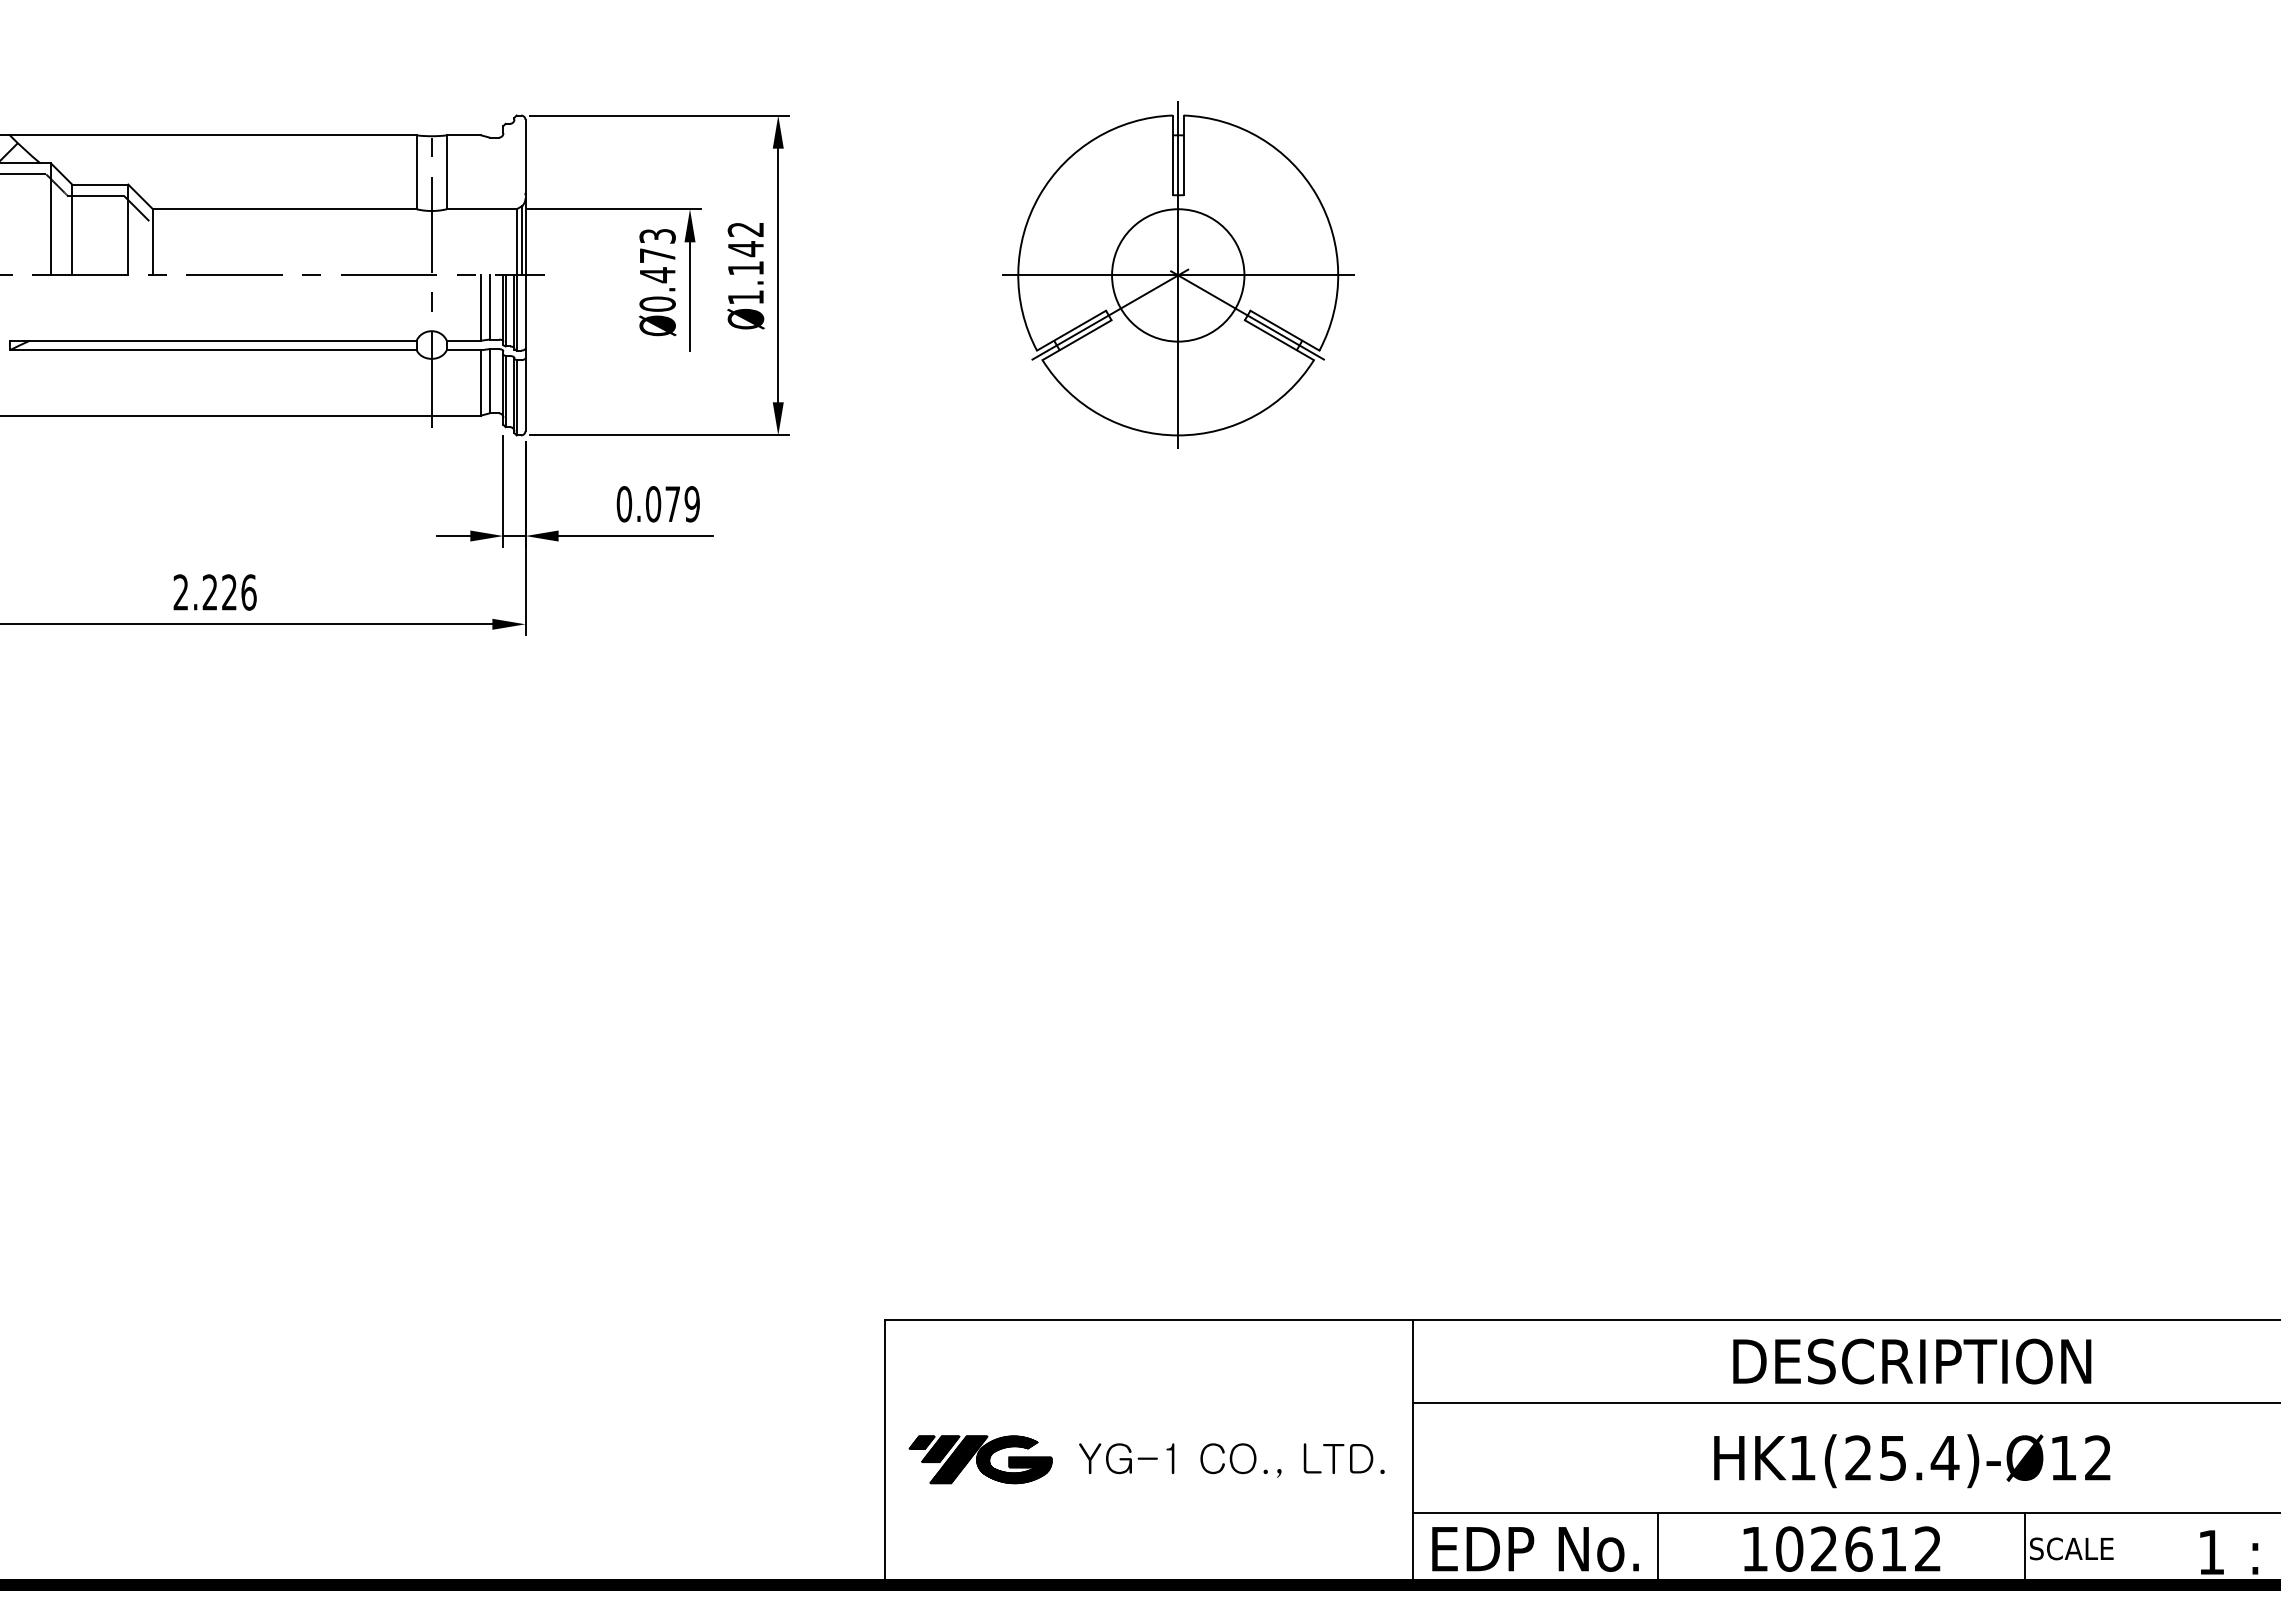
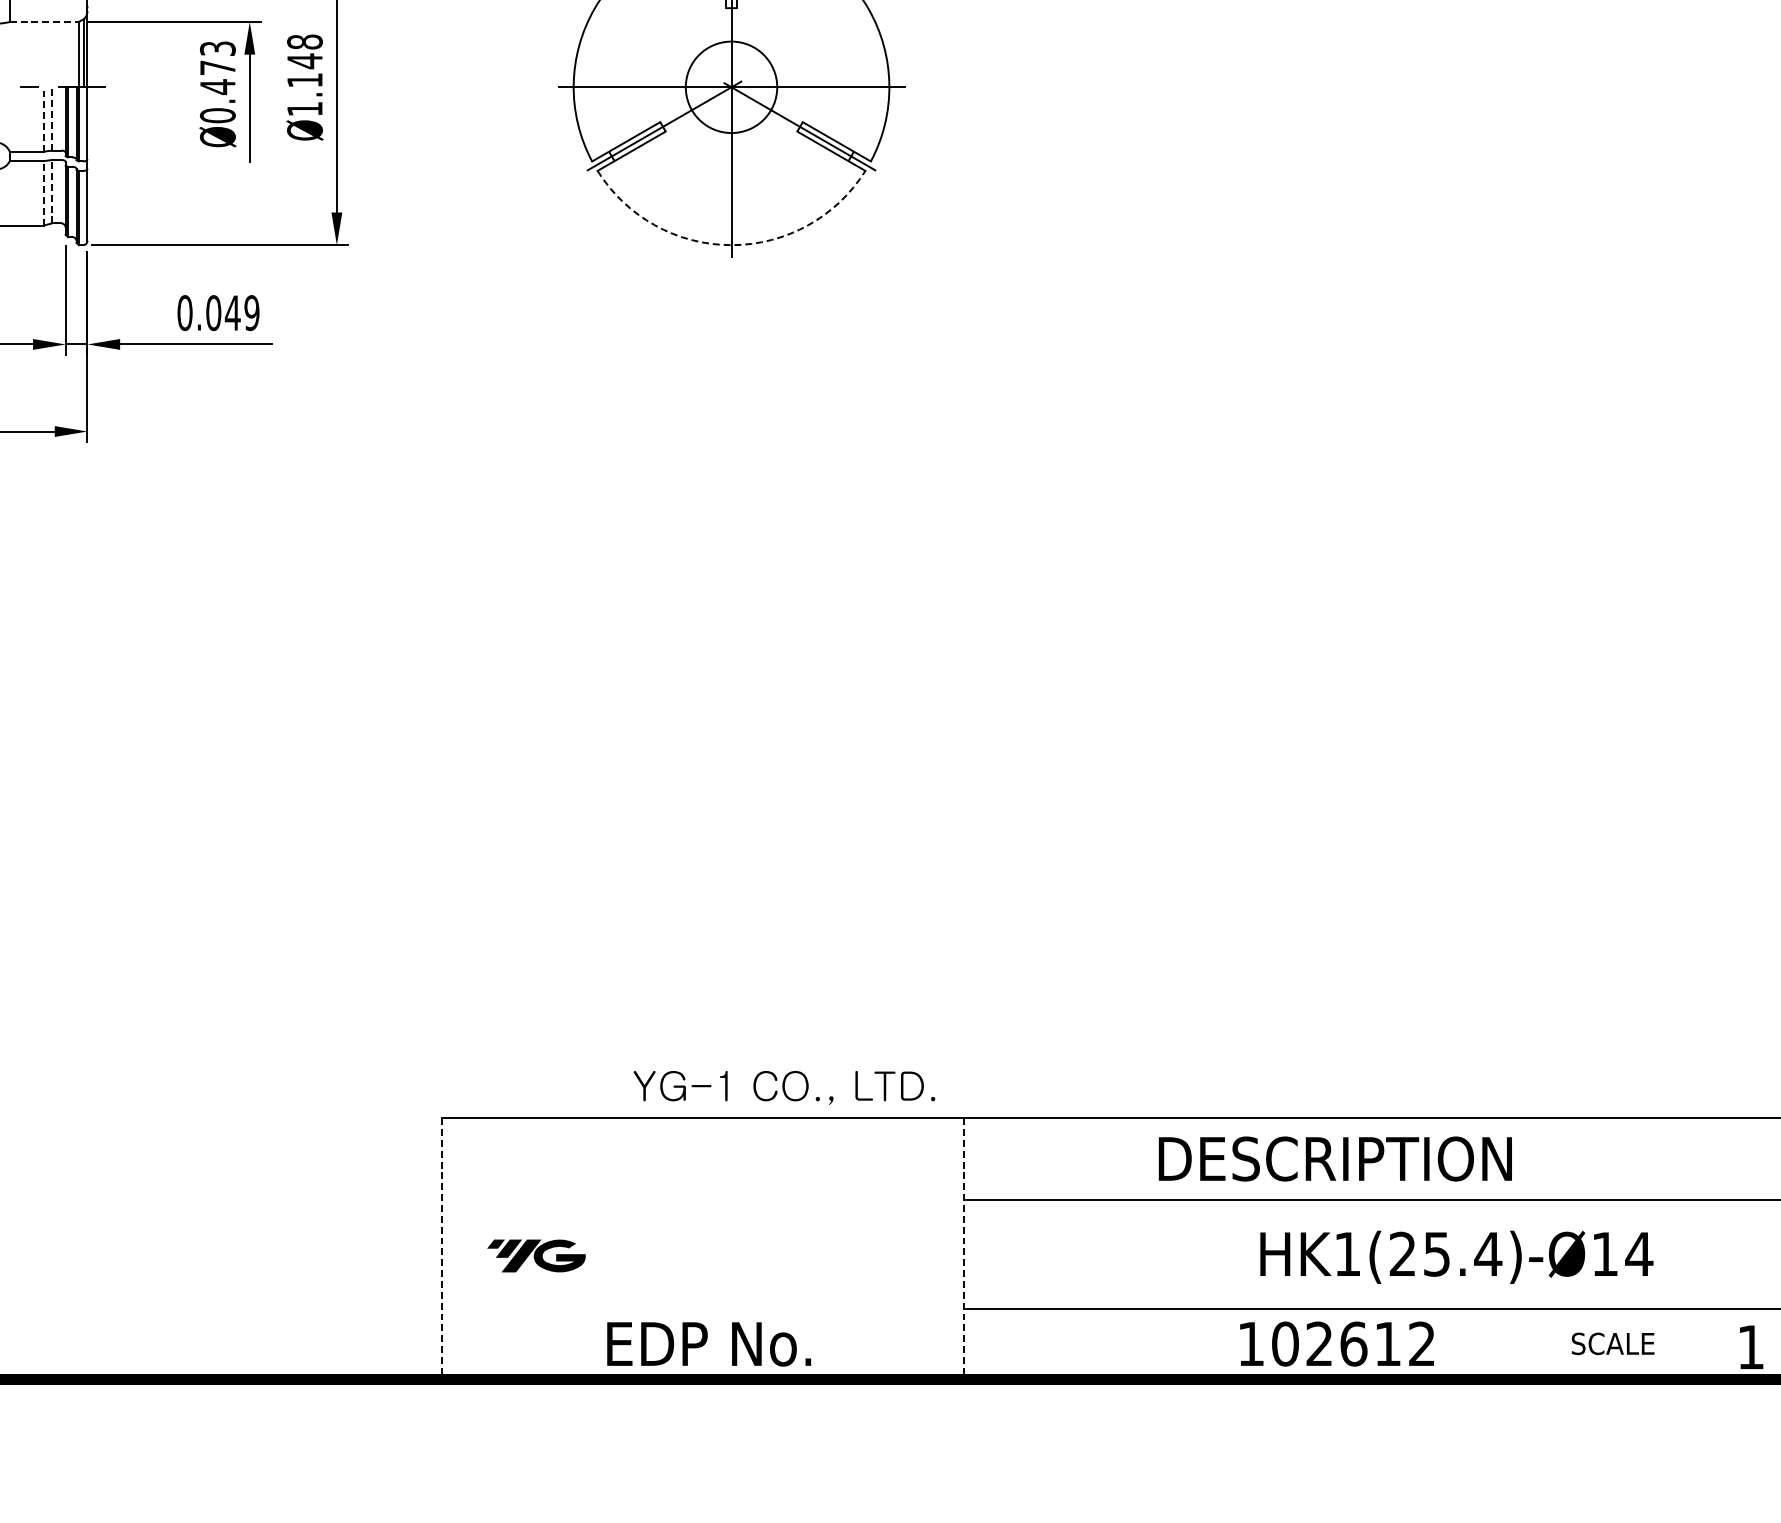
line: (481, 209) -> (44, 22), solid -> dashed
text: (745, 229) -> (304, 41), Ø1.142 -> Ø1.148
circle: (1178, 275) -> (731, 87), size x0.7
line: (489, 307) -> (51, 118), solid -> dashed
line: (481, 308) -> (44, 119), solid -> dashed
line: (489, 380) -> (51, 190), solid -> dashed
line: (481, 382) -> (44, 192), solid -> dashed
arc: (1178, 435) -> (731, 245), solid -> dashed
text: (672, 503) -> (232, 312), 0.079 -> 0.049
text: (1912, 1361) -> (1335, 1158), moved
line: (884, 1453) -> (441, 1249), solid -> dashed
line: (1413, 1453) -> (963, 1249), solid -> dashed
text: (2097, 1457) -> (1638, 1253), HK1(25.4)-Ø12 -> HK1(25.4)-Ø14
part: (980, 1459) -> (536, 1255), size x0.7
text: (1231, 1460) -> (784, 1087), moved
text: (1841, 1548) -> (1336, 1343), moved
text: (1535, 1549) -> (709, 1344), moved
line: (1658, 1549) -> (1205, 1344), removed
line: (2025, 1549) -> (1567, 1344), removed

